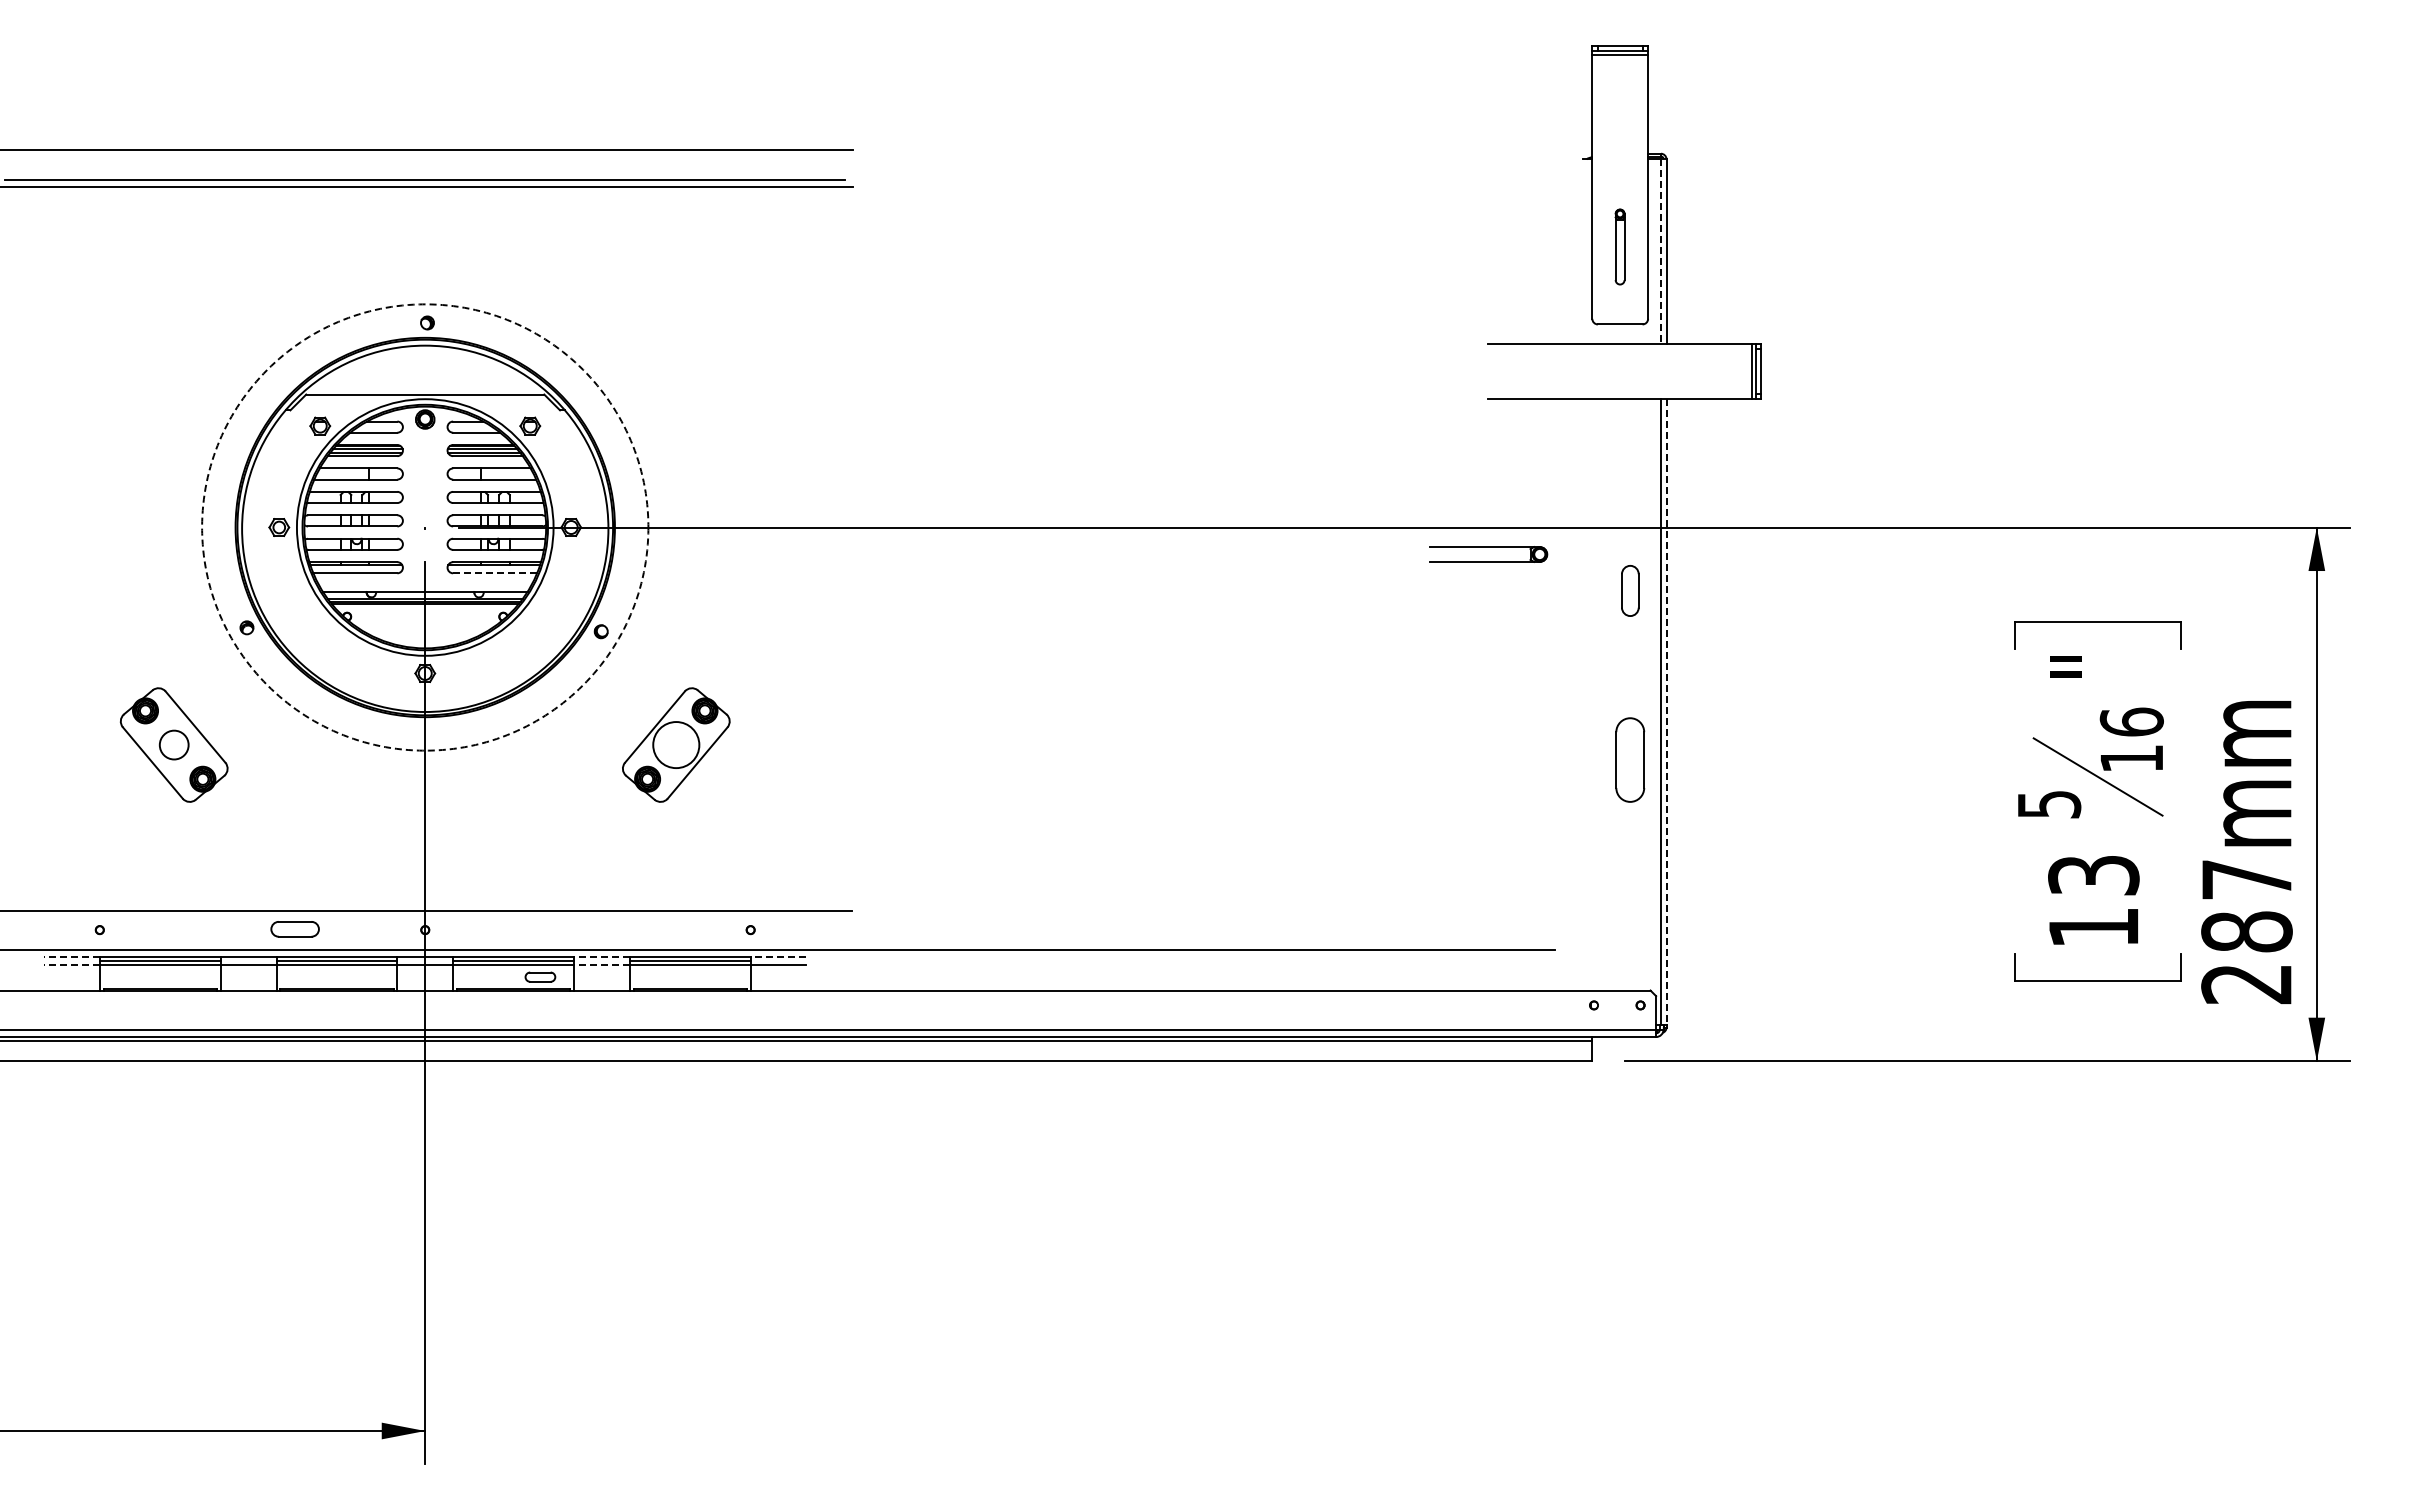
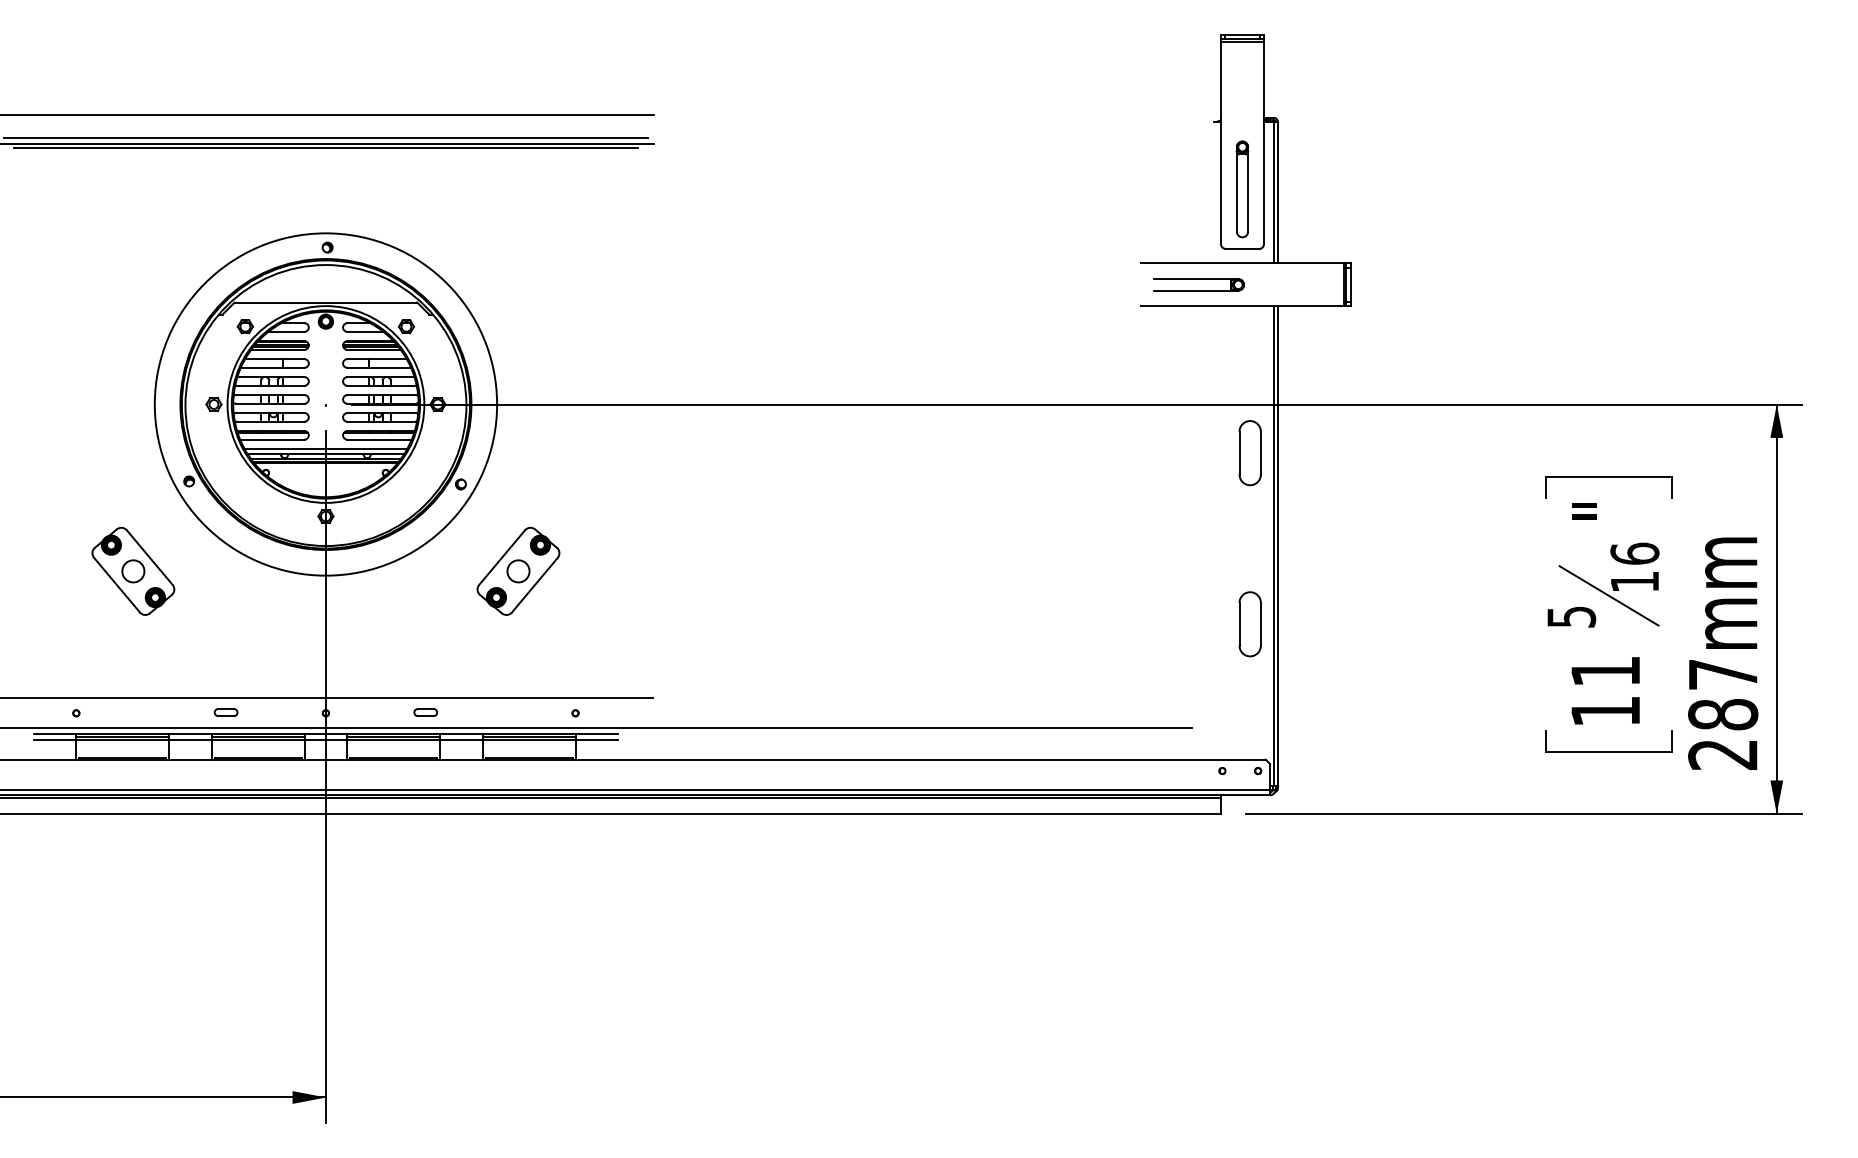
line: (424, 192) -> (325, 147), added
part: (1619, 246) -> (1241, 188), size x1.67
line: (1660, 251) -> (1273, 192), dashed -> solid
circle: (425, 527) -> (326, 404), dashed -> solid
part: (1488, 547) -> (1198, 279), moved
line: (495, 573) -> (379, 439), dashed -> solid
line: (425, 585) -> (326, 448), added
part: (1630, 590) -> (1250, 452), size x1.67
line: (1666, 712) -> (1277, 546), dashed -> solid
circle: (675, 744) -> (517, 570), size x0.62
part: (1630, 759) -> (1250, 623), moved
text: (2093, 875) -> (1605, 671), 13 -> 11
part: (294, 928) -> (225, 712), size x0.62
line: (71, 957) -> (54, 734), dashed -> solid
line: (601, 957) -> (461, 734), dashed -> solid
line: (778, 957) -> (596, 734), dashed -> solid
line: (71, 964) -> (54, 739), dashed -> solid
line: (601, 964) -> (461, 739), dashed -> solid
part: (540, 976) -> (425, 712), moved

